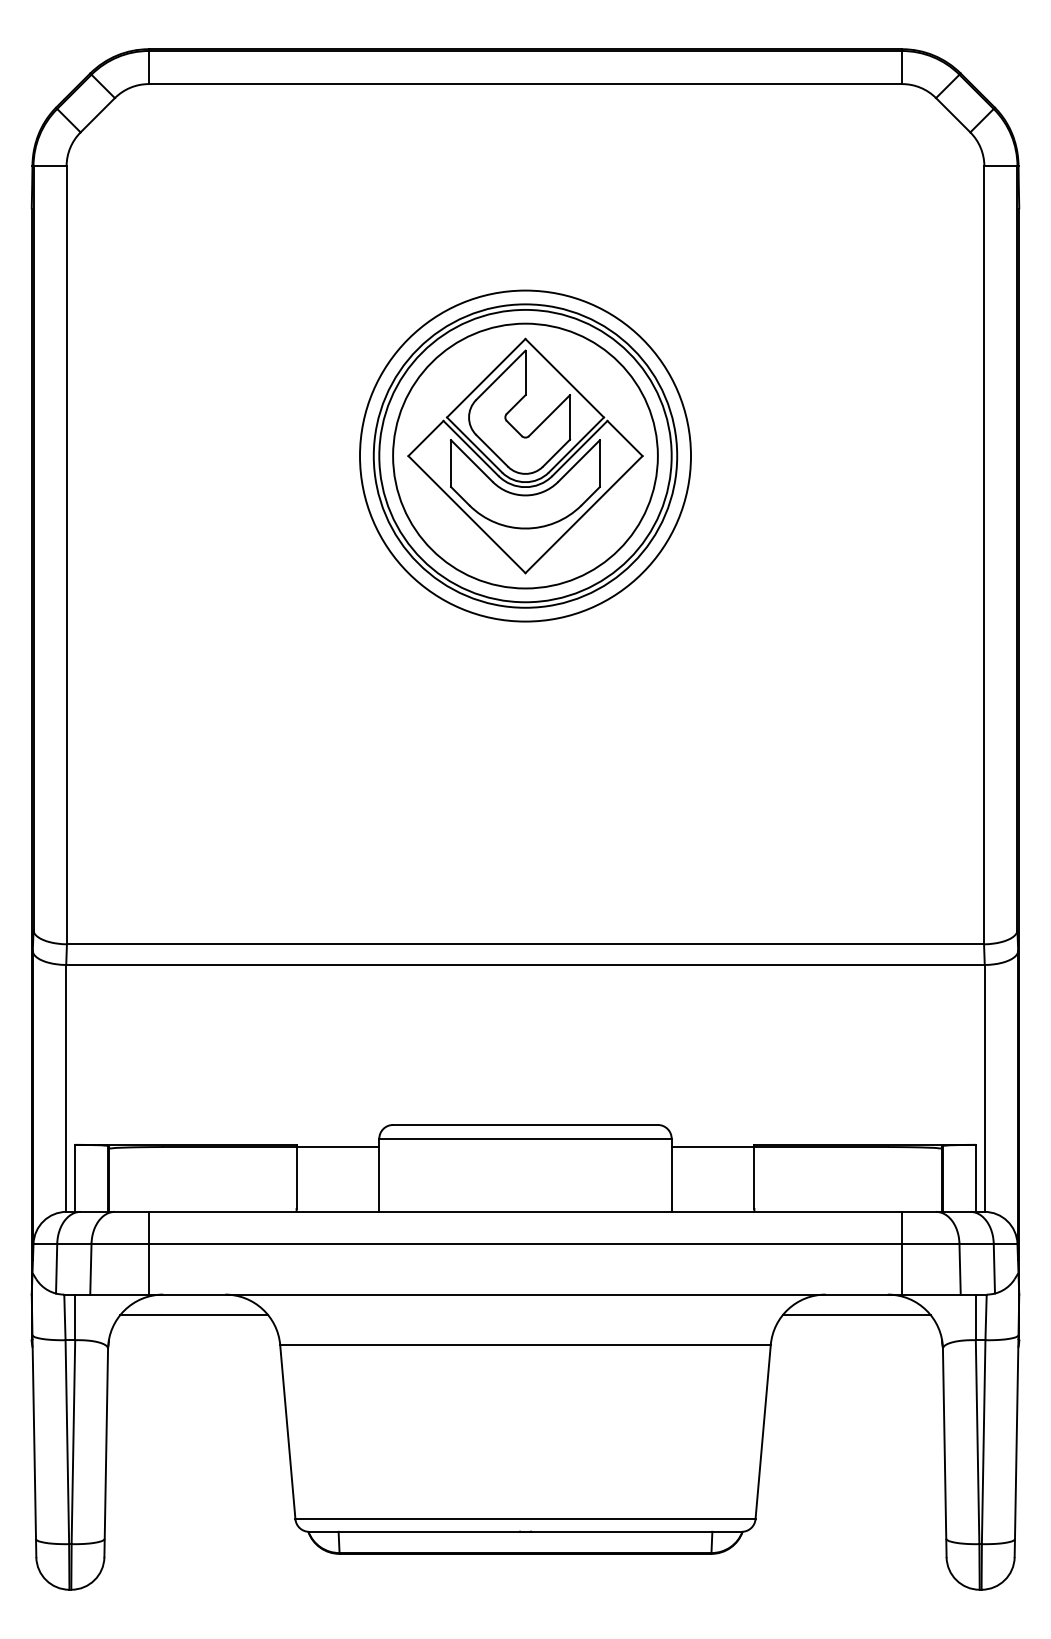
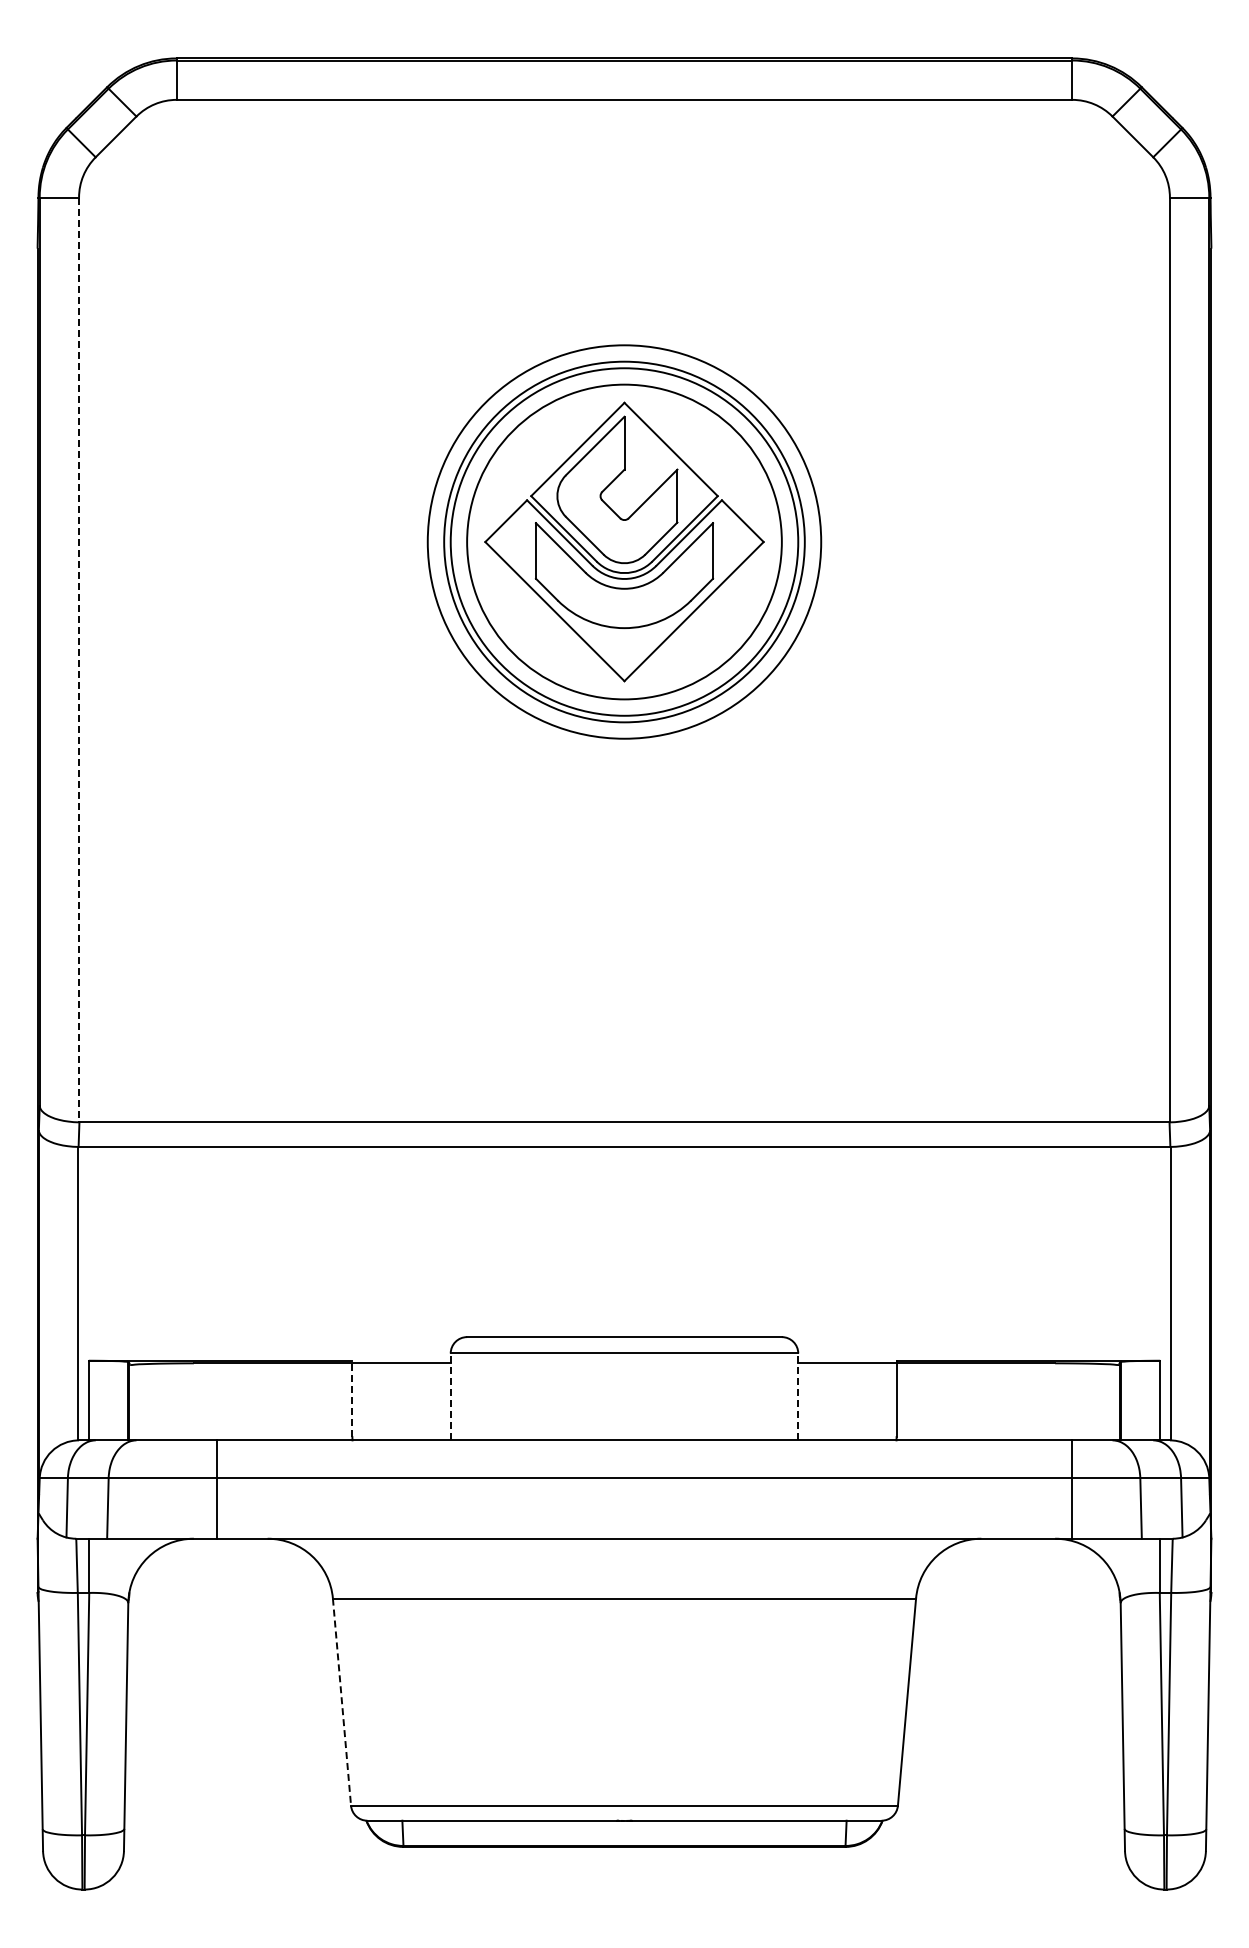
line: (66, 555) -> (79, 660), solid -> dashed
line: (379, 1174) -> (450, 1396), solid -> dashed
line: (671, 1174) -> (798, 1396), solid -> dashed
line: (296, 1176) -> (352, 1398), solid -> dashed
line: (148, 1253) -> (216, 1489), moved
line: (194, 1315) -> (230, 1563), removed
line: (856, 1315) -> (1018, 1563), removed
line: (287, 1432) -> (341, 1702), solid -> dashed

